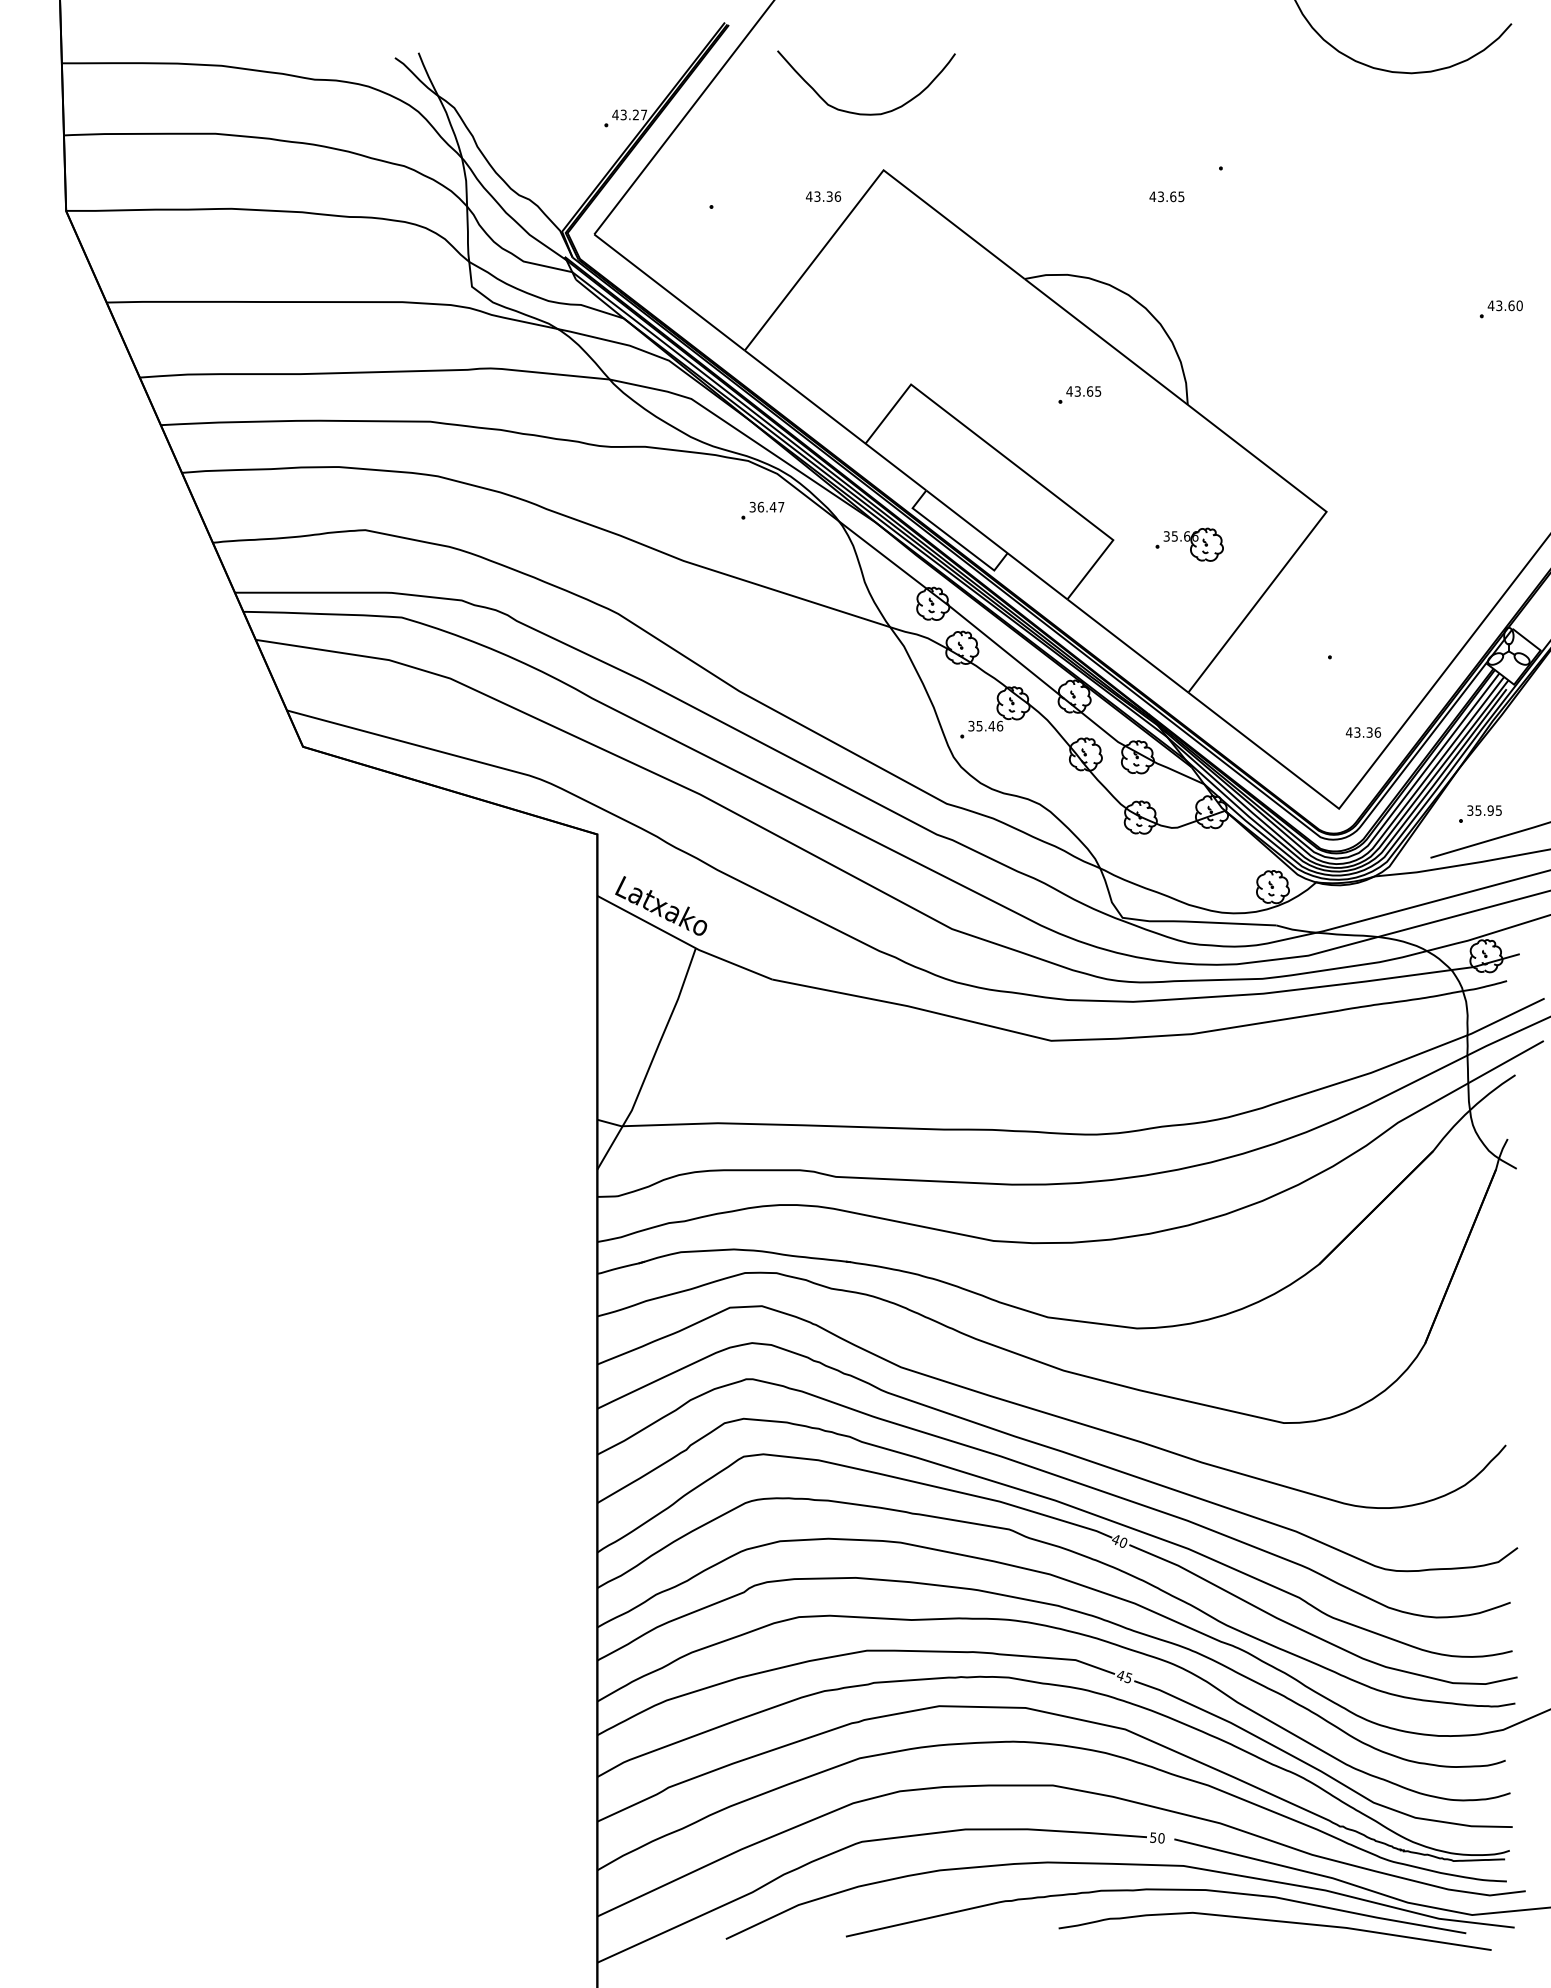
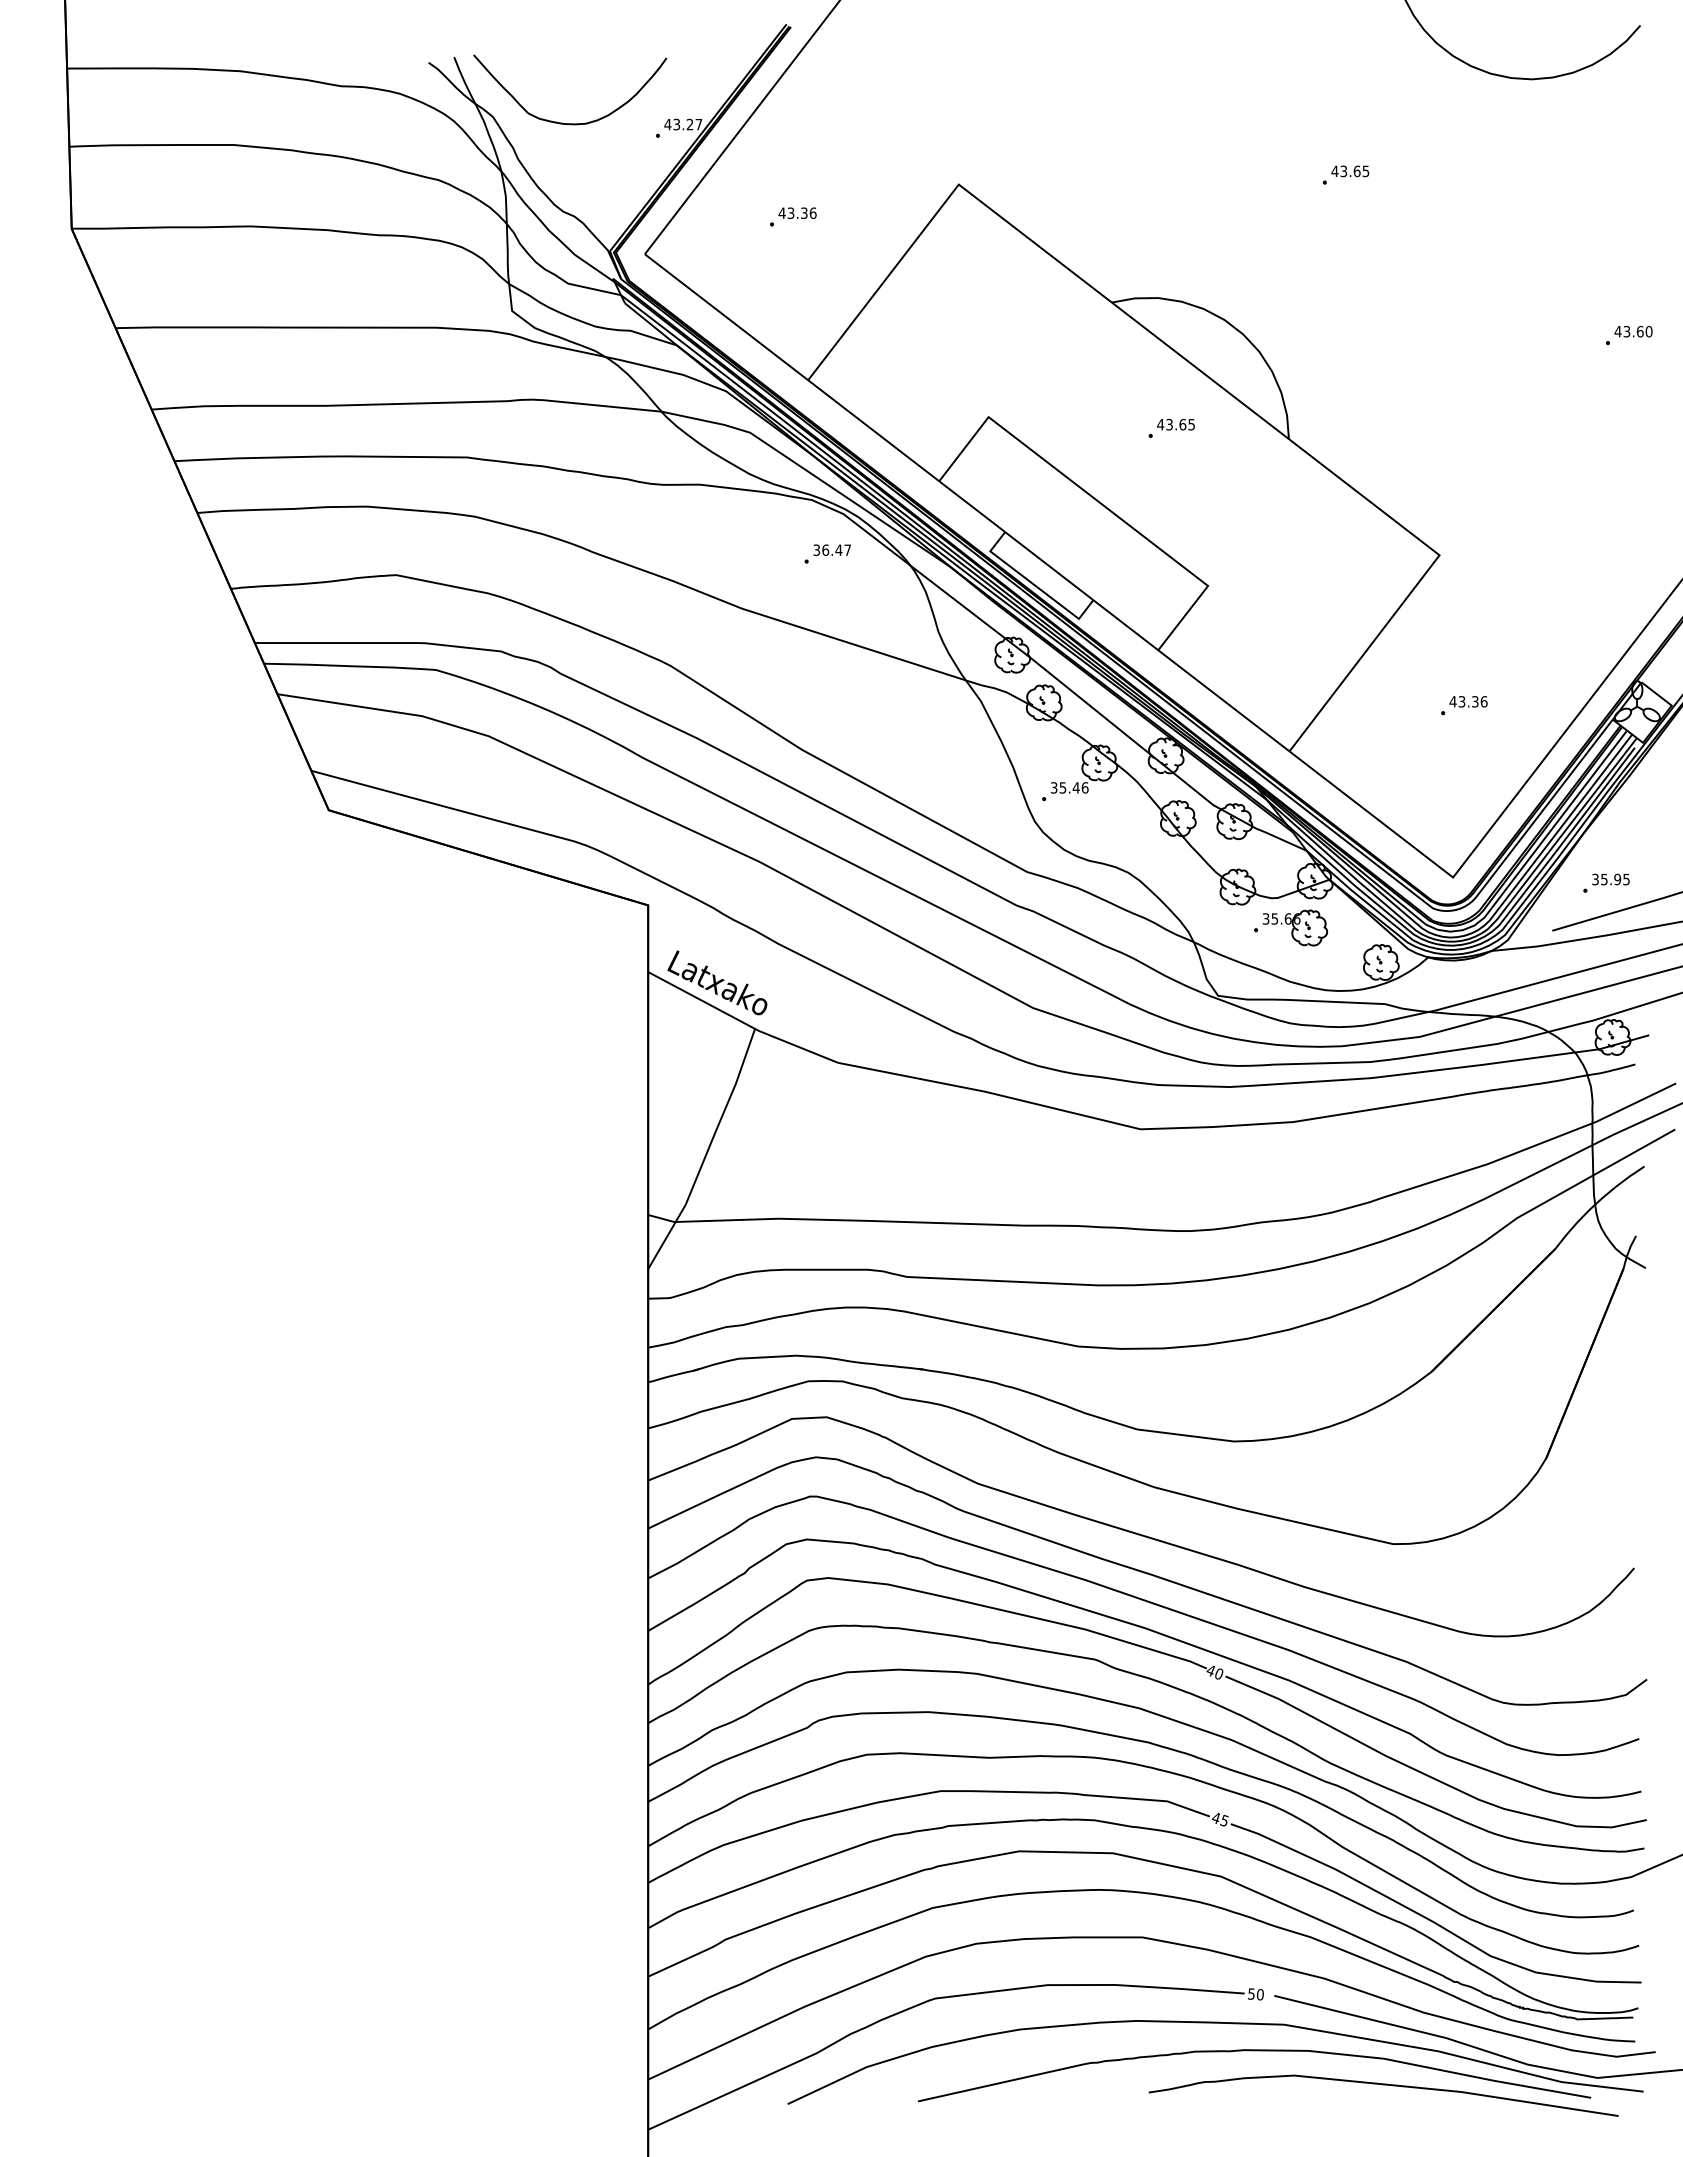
curve: (859, 113) -> (562, 122), moved
text: (823, 195) -> (797, 212), moved
text: (1167, 196) -> (1350, 171), moved
part: (1190, 544) -> (1291, 927), moved
text: (1363, 732) -> (1468, 701), moved

